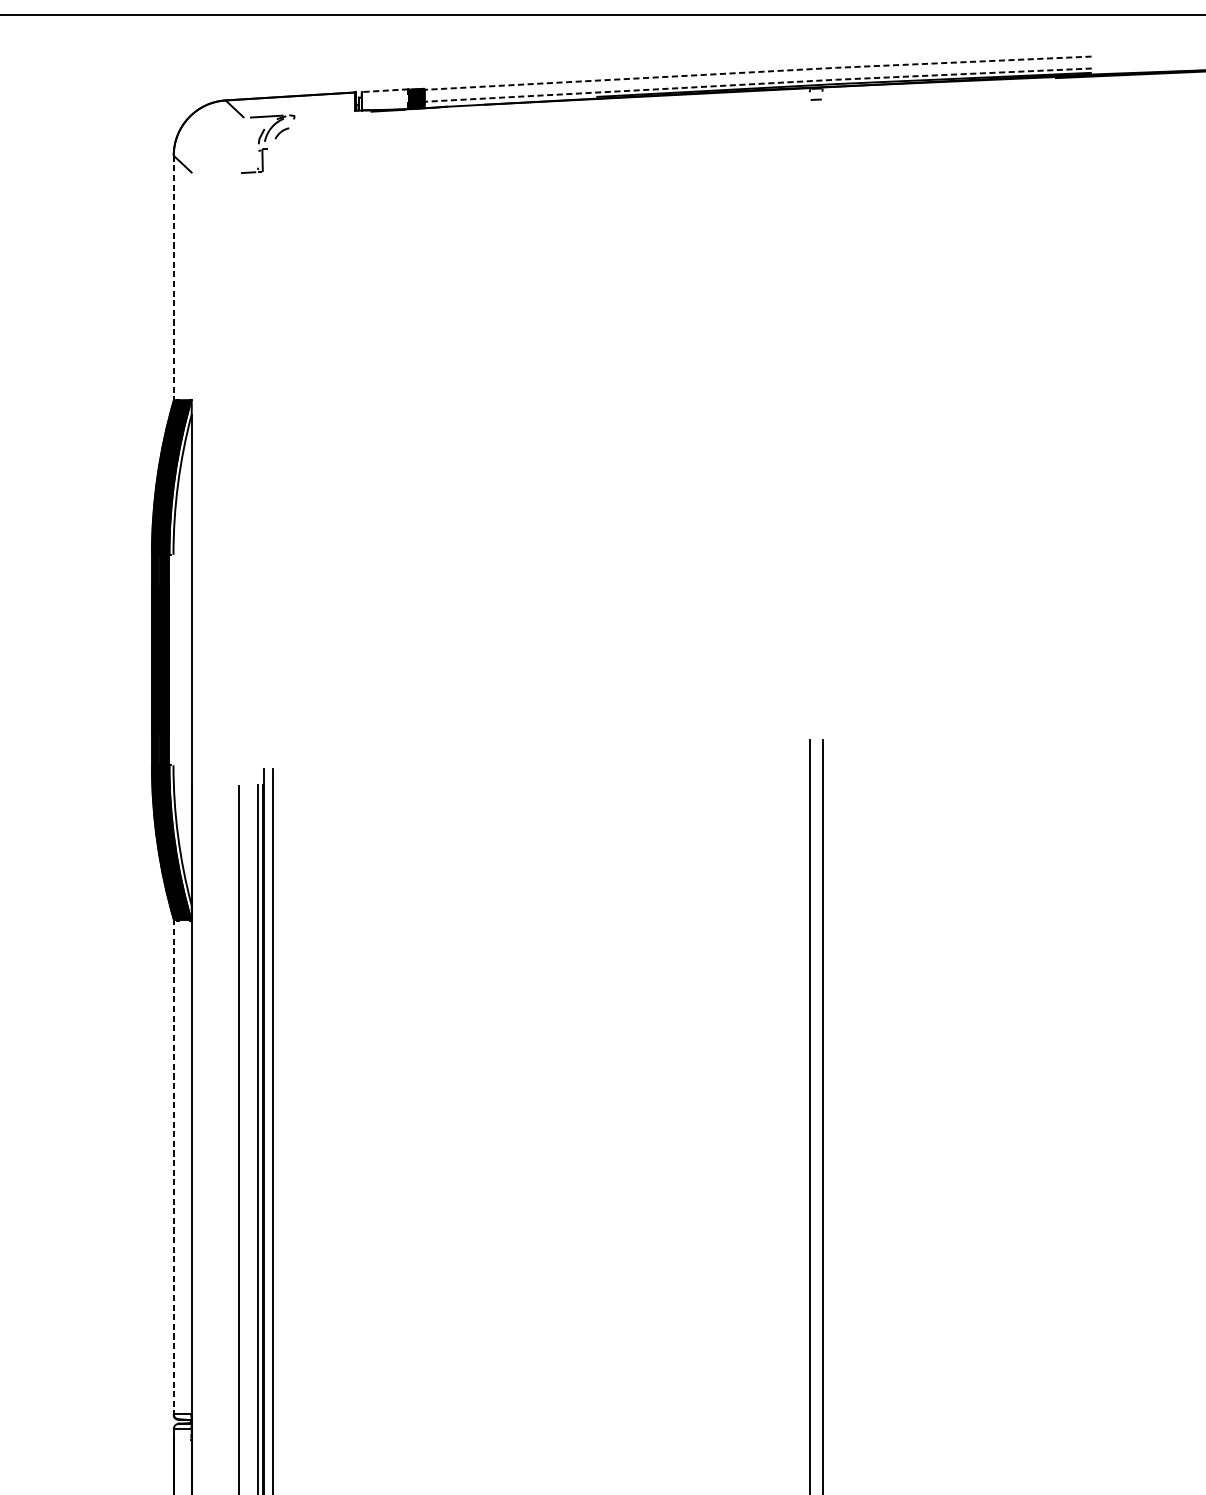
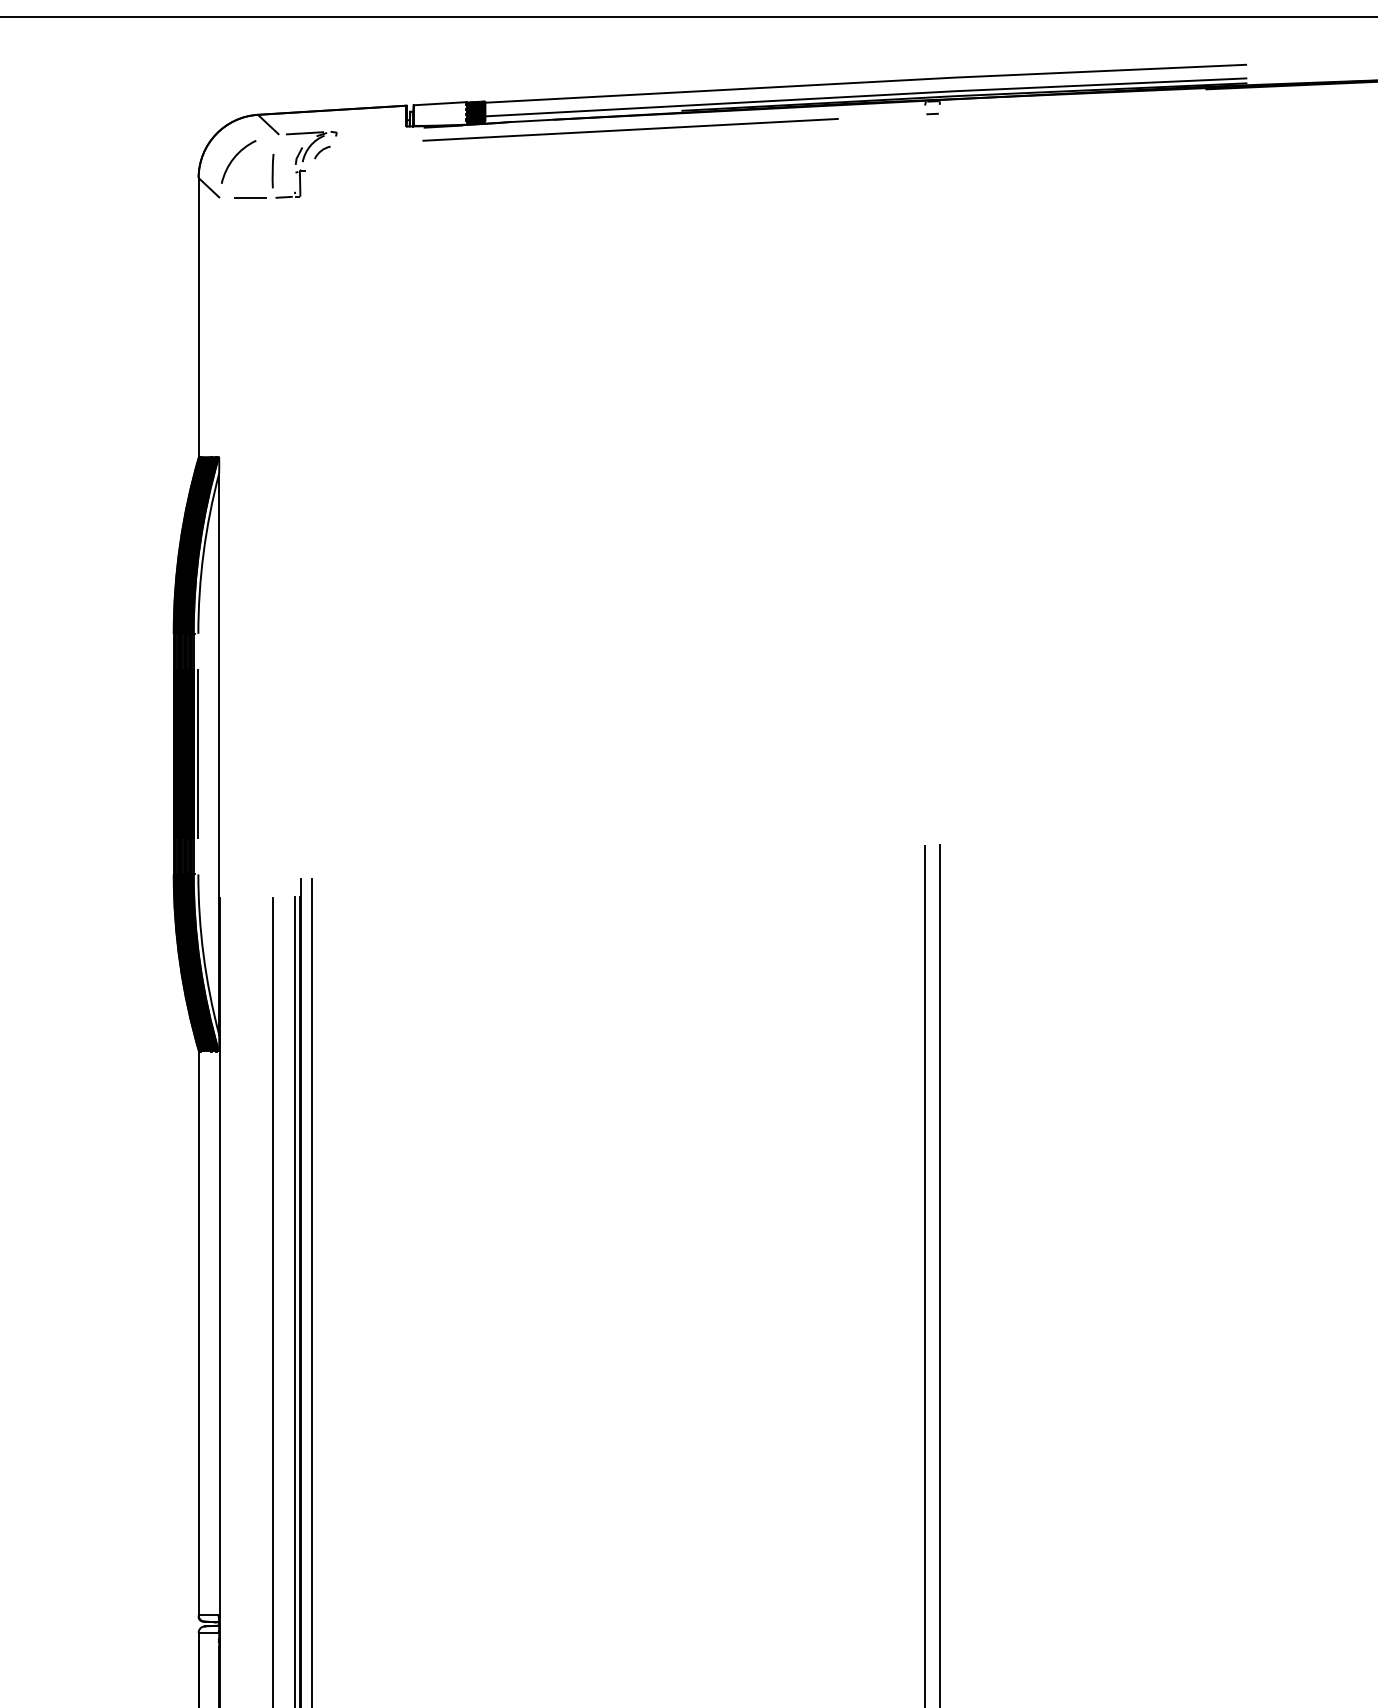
line: (758, 72) -> (866, 82), dashed -> solid
line: (757, 84) -> (865, 96), dashed -> solid
line: (383, 90) -> (438, 103), dashed -> solid
line: (551, 113) -> (630, 129), added
arc: (205, 139) -> (234, 159), added
line: (238, 150) -> (272, 171), added
line: (219, 173) -> (250, 198), added
line: (173, 278) -> (198, 318), dashed -> solid
line: (173, 659) -> (198, 753), added
line: (173, 1166) -> (198, 1332), dashed -> solid

